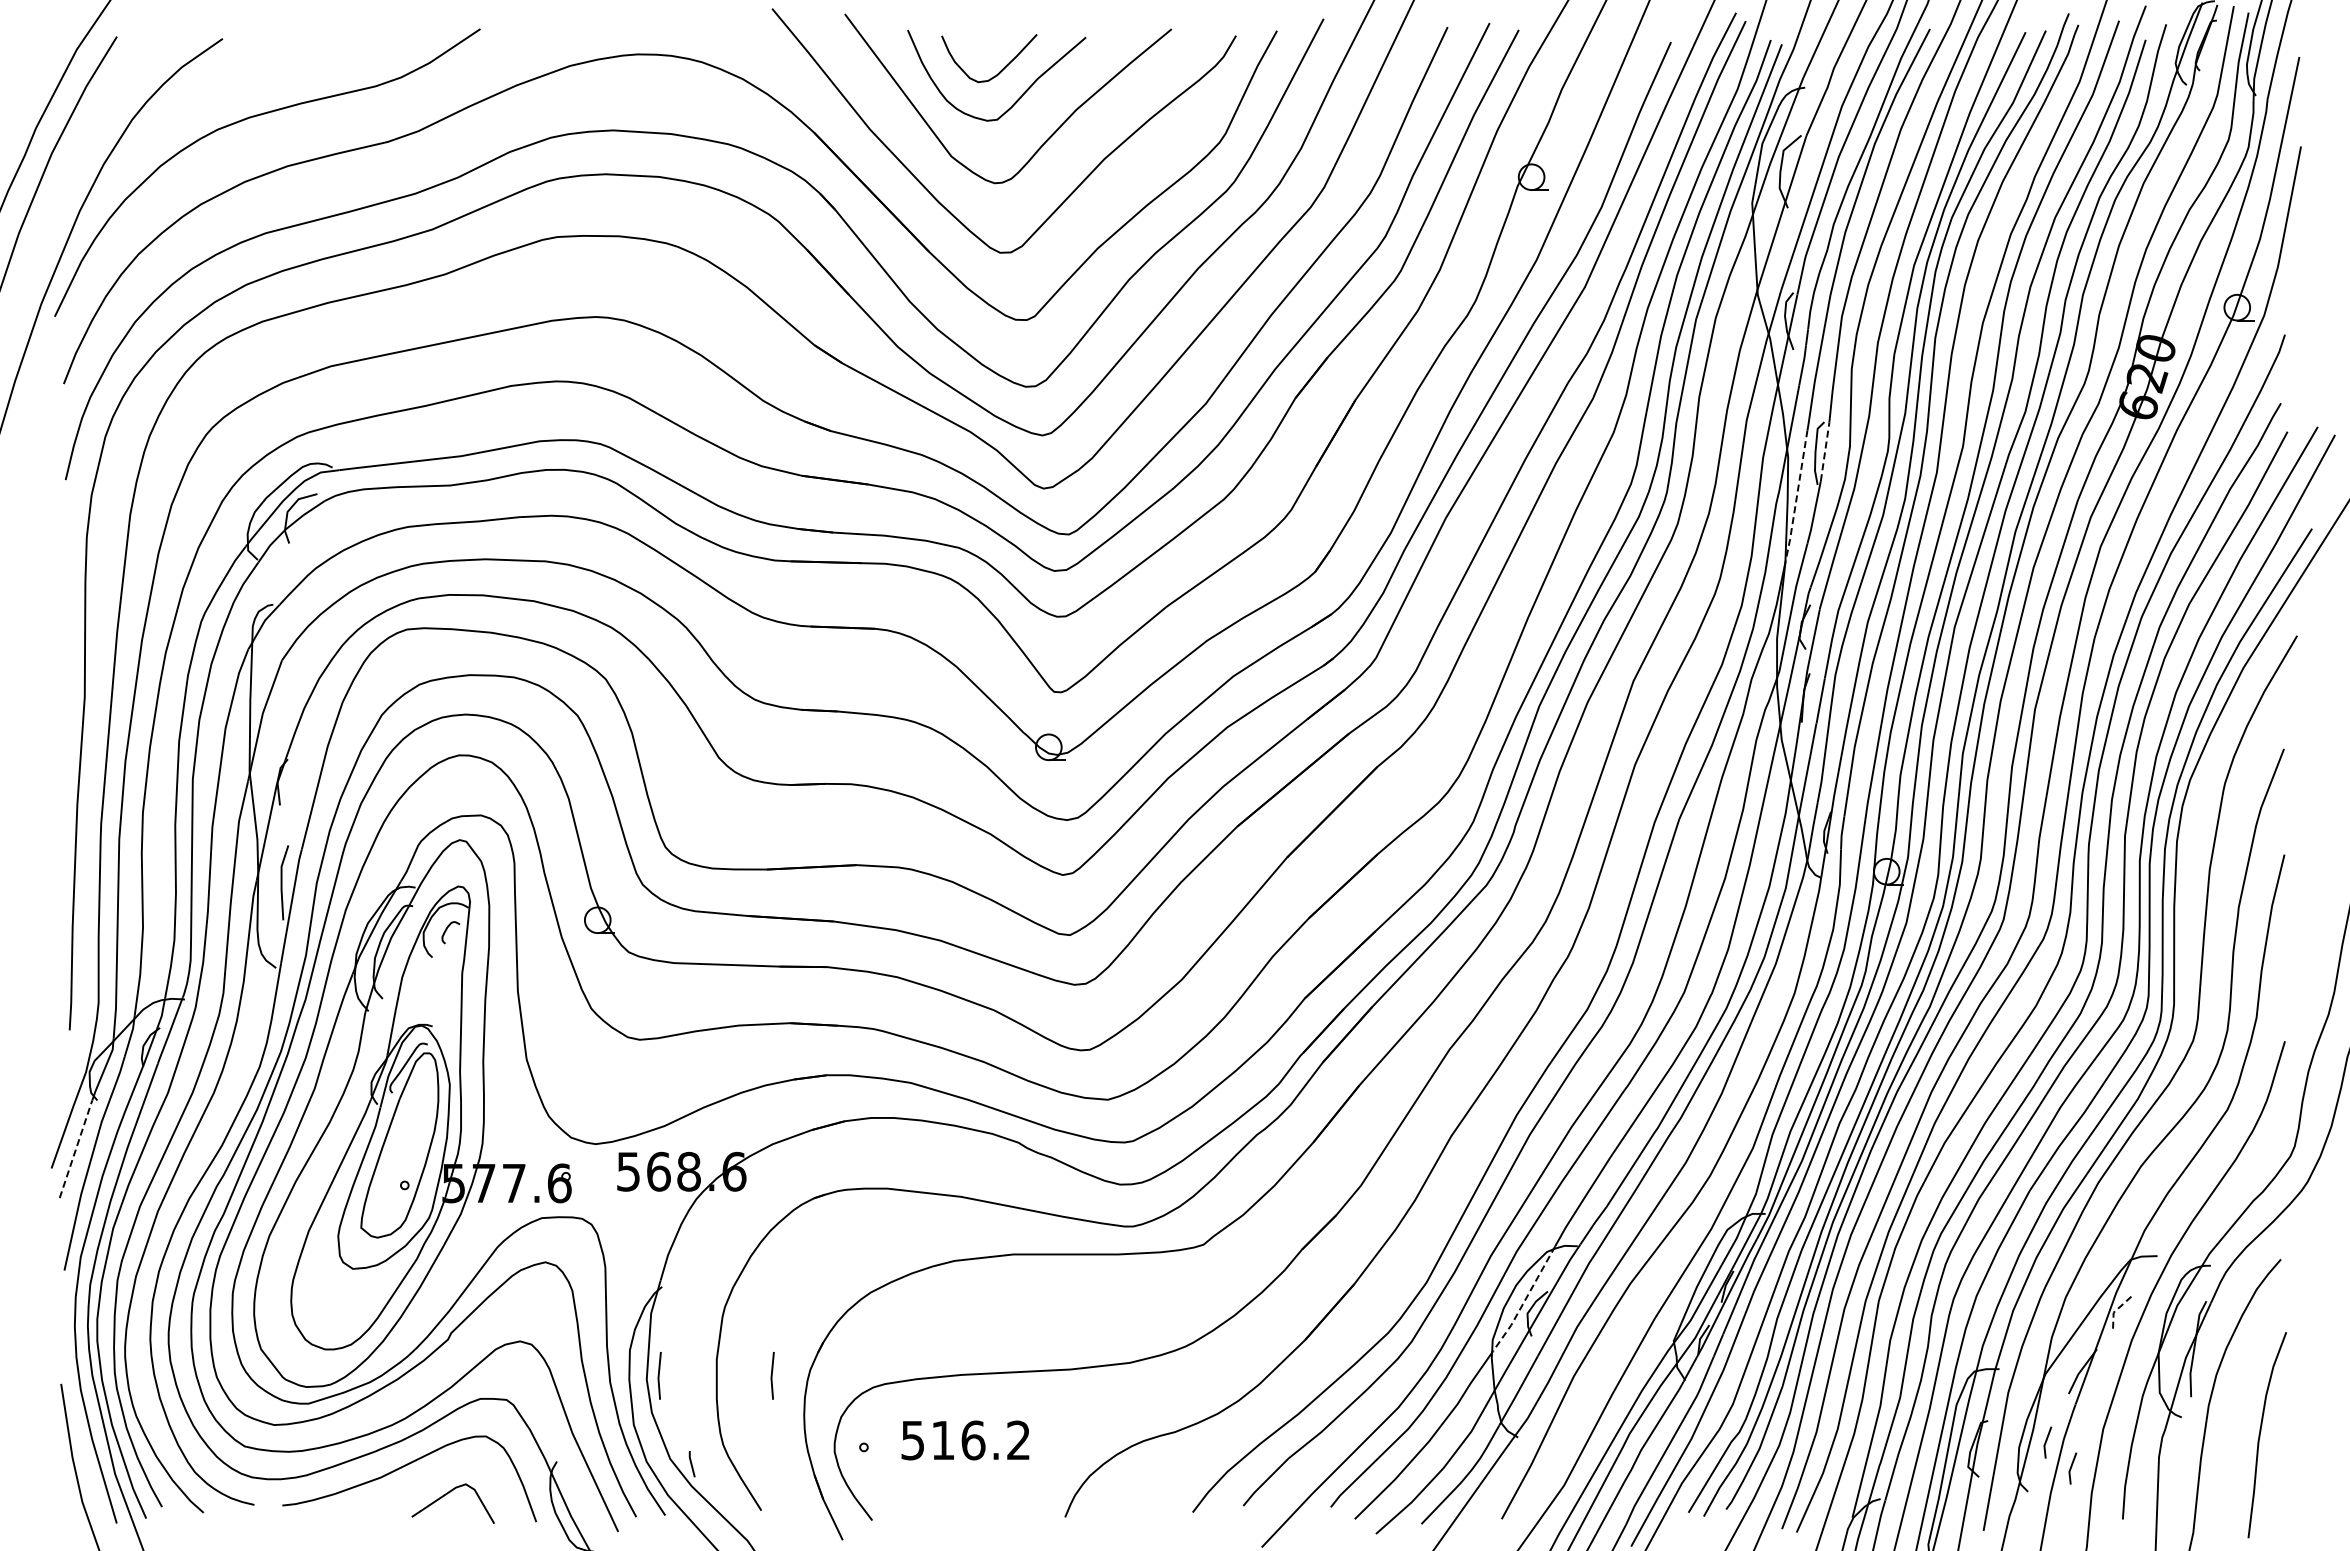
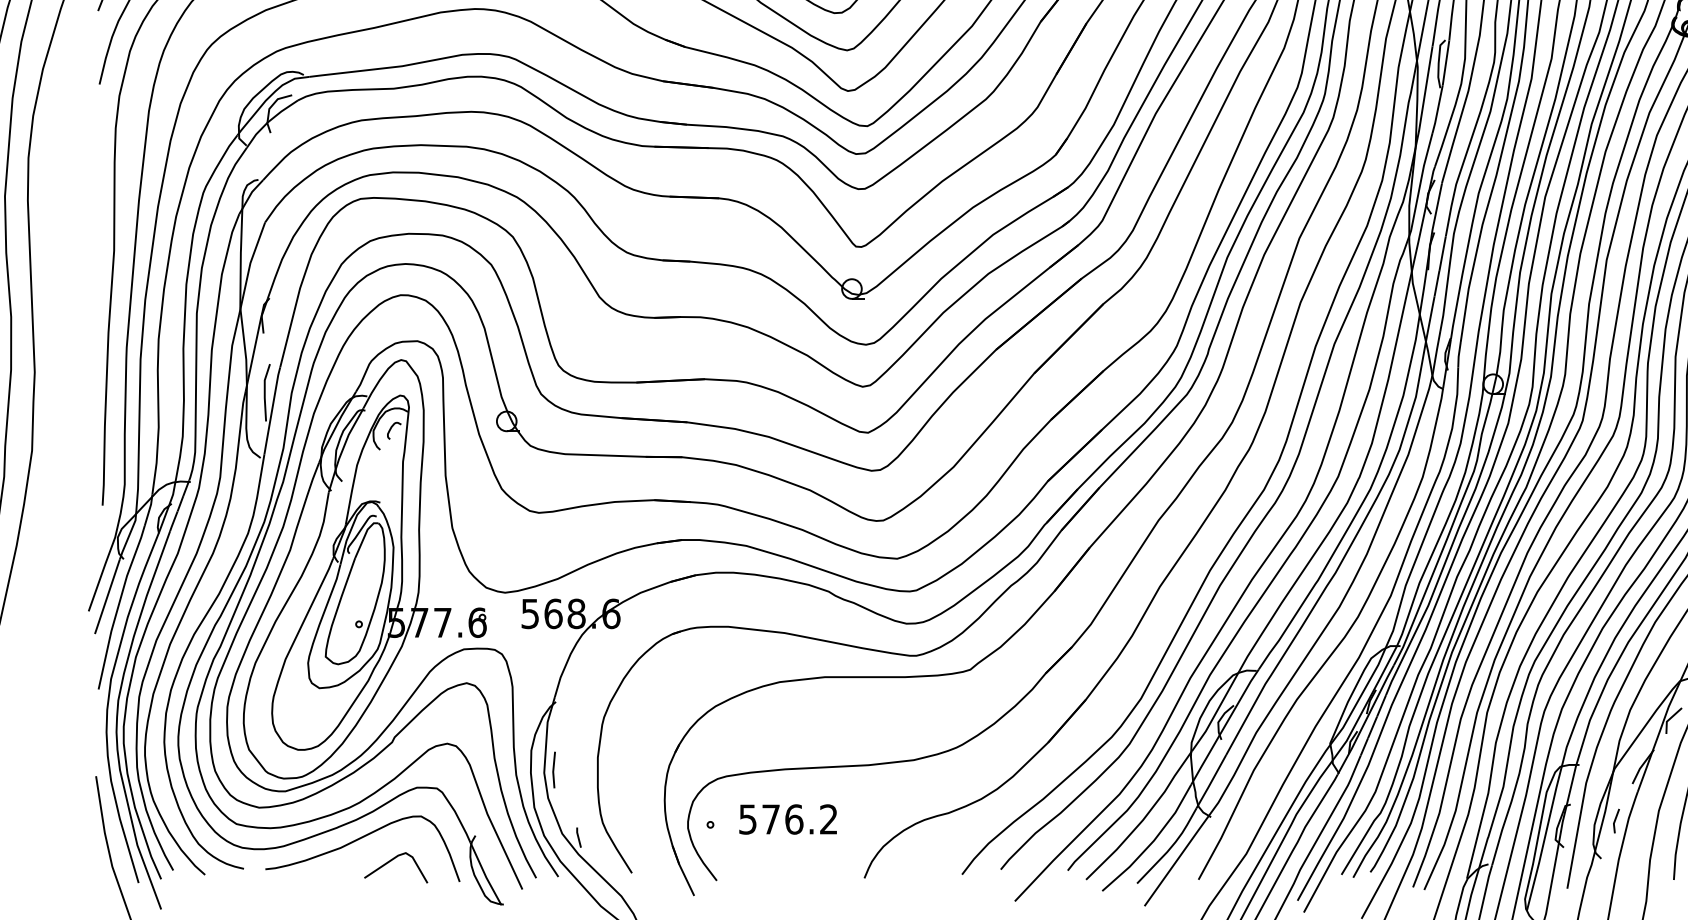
line: (1825, 451) -> (1446, 62), dashed -> solid
line: (1796, 496) -> (1424, 97), dashed -> solid
line: (76, 1147) -> (107, 595), dashed -> solid
line: (1525, 1299) -> (1216, 711), dashed -> solid
line: (2117, 1309) -> (1669, 719), dashed -> solid
line: (772, 1375) -> (640, 769), removed
text: (943, 1440) -> (771, 819), 516.2 -> 576.2
line: (2071, 1468) -> (1634, 840), removed

